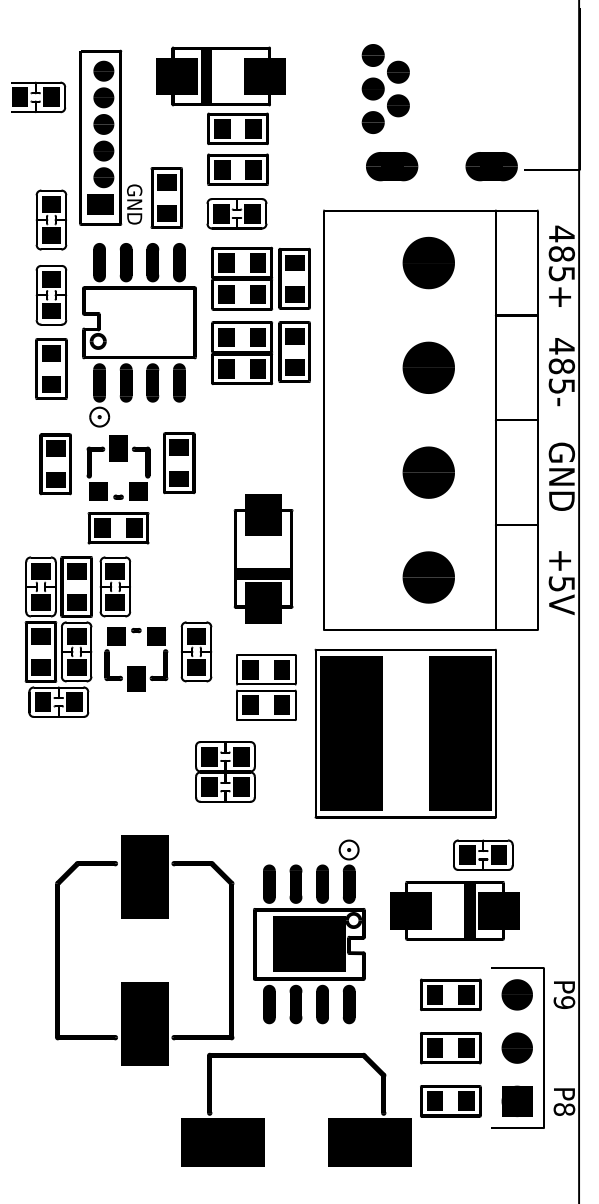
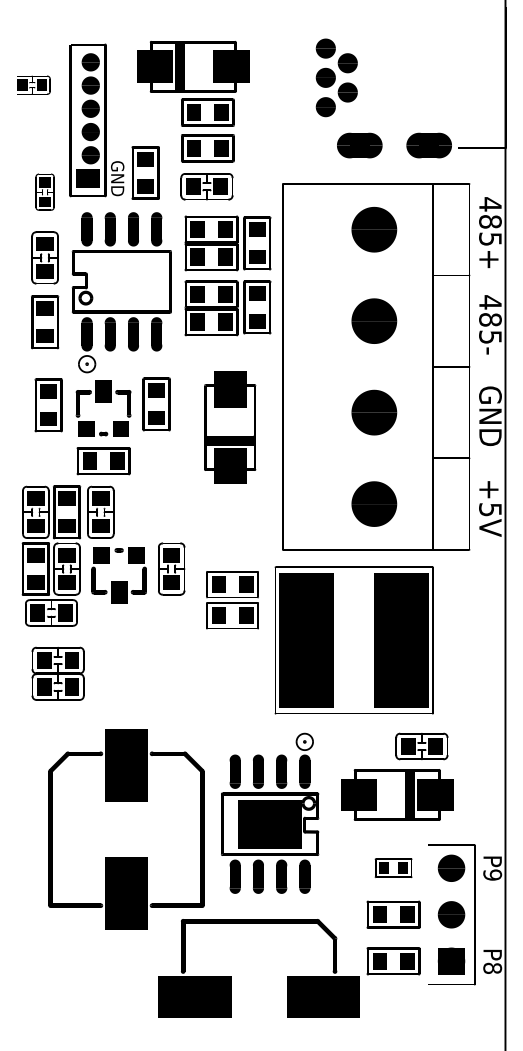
part: (38, 97) -> (33, 85), size x0.7
part: (392, 166) -> (360, 145), moved
part: (51, 219) -> (45, 191), size x0.7
part: (263, 558) -> (230, 427), moved
part: (225, 771) -> (58, 673), moved
part: (450, 994) -> (393, 867), size x0.7

